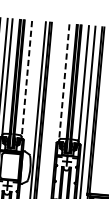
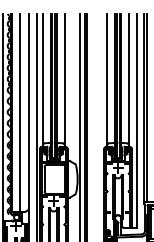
line: (26, 78) -> (64, 79), dashed -> solid
line: (64, 82) -> (107, 79), dashed -> solid

